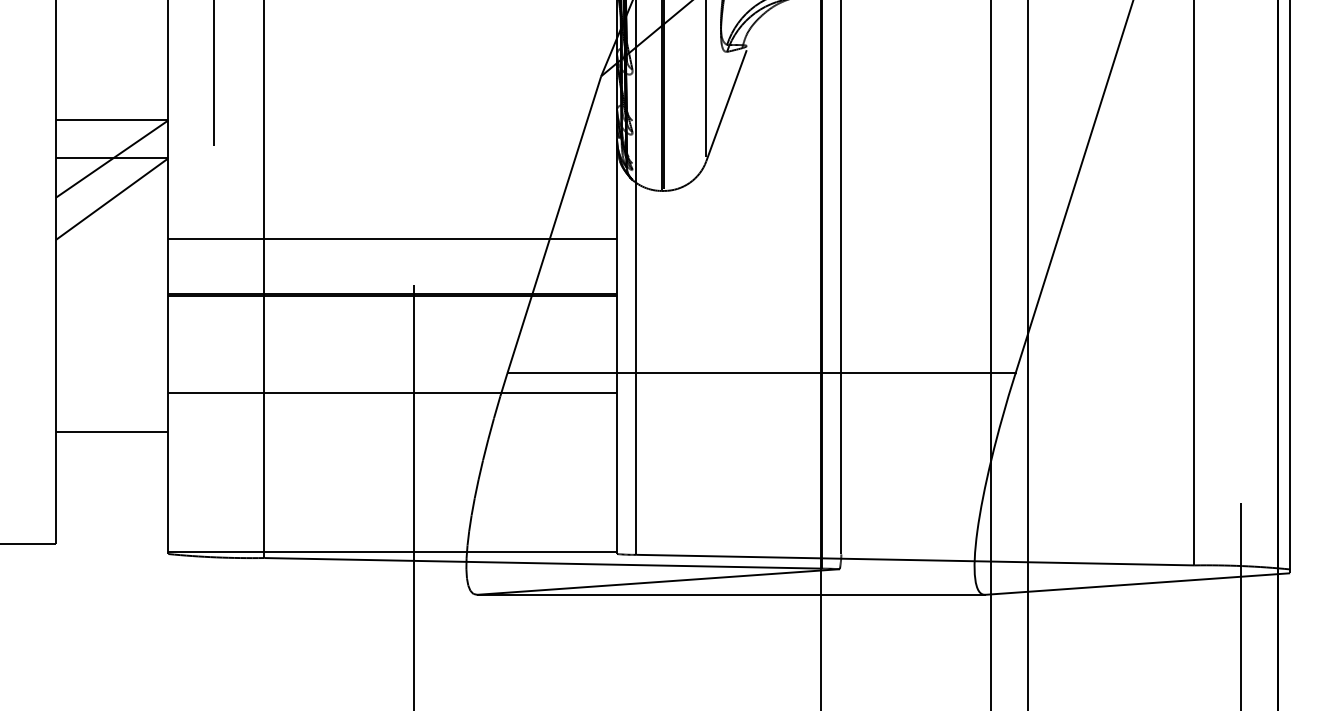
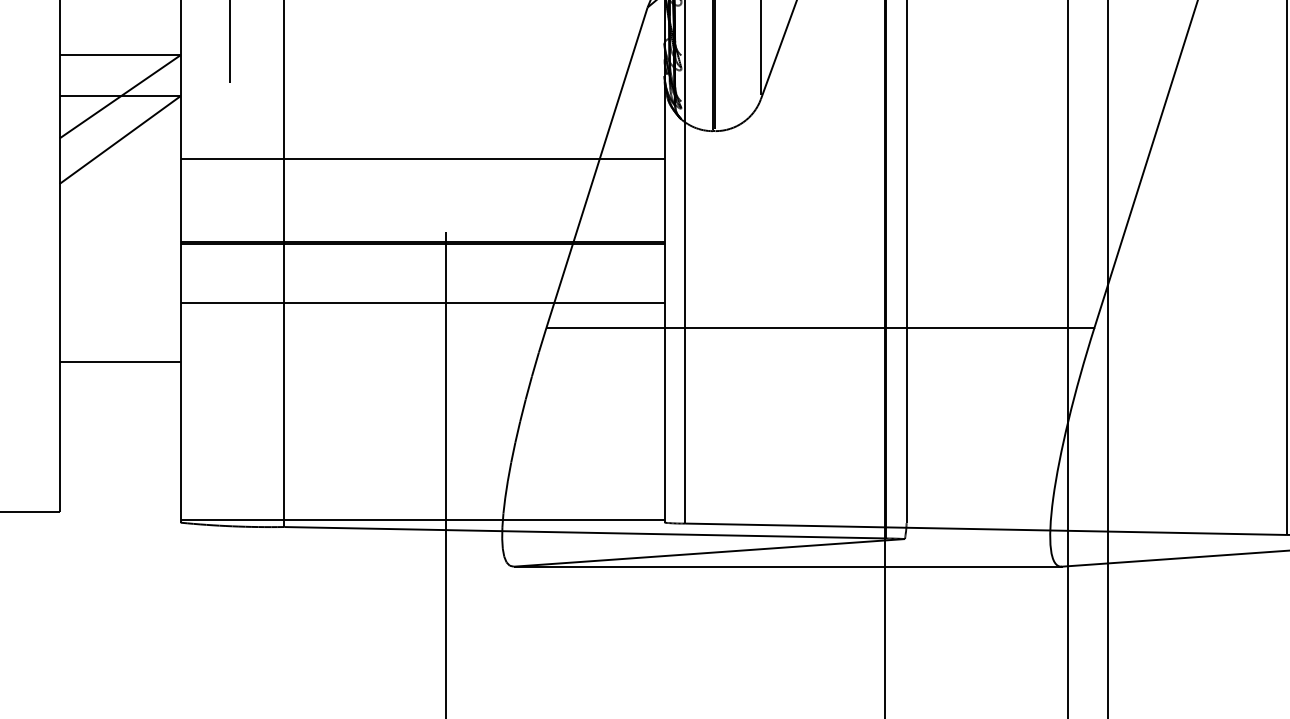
line: (392, 238) -> (422, 158), moved
line: (392, 392) -> (422, 302), moved
line: (112, 432) -> (120, 362), moved

